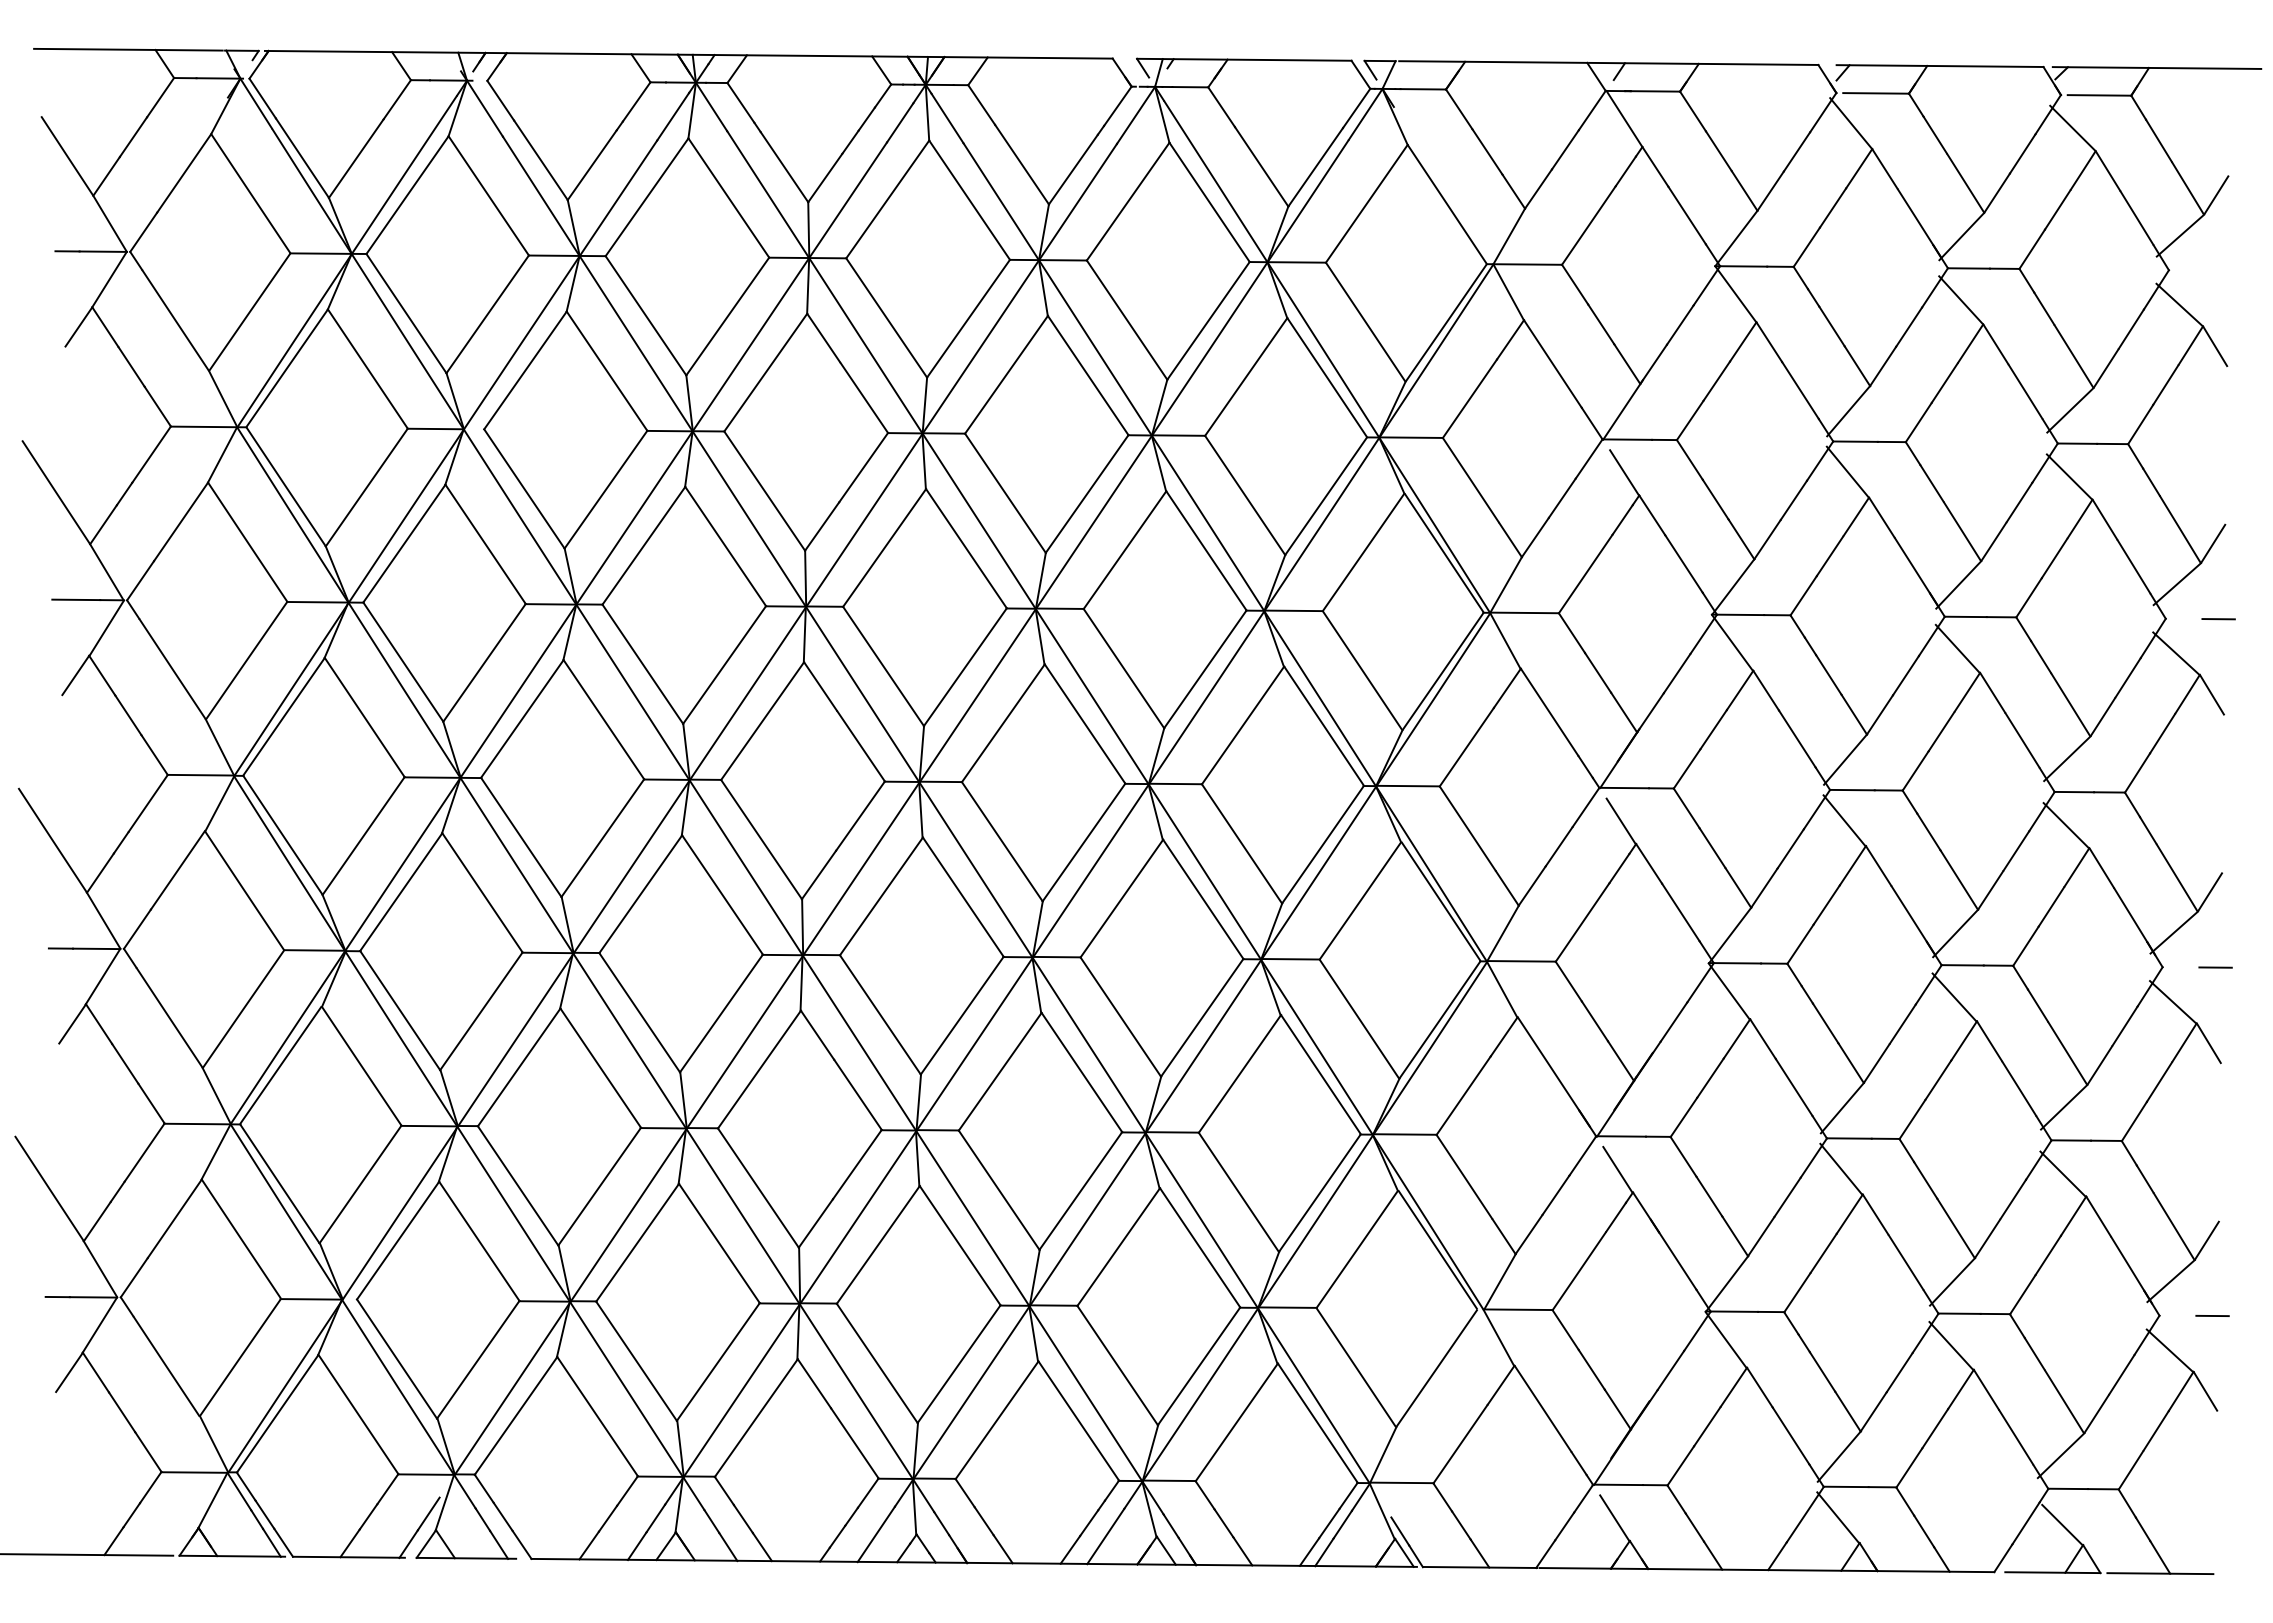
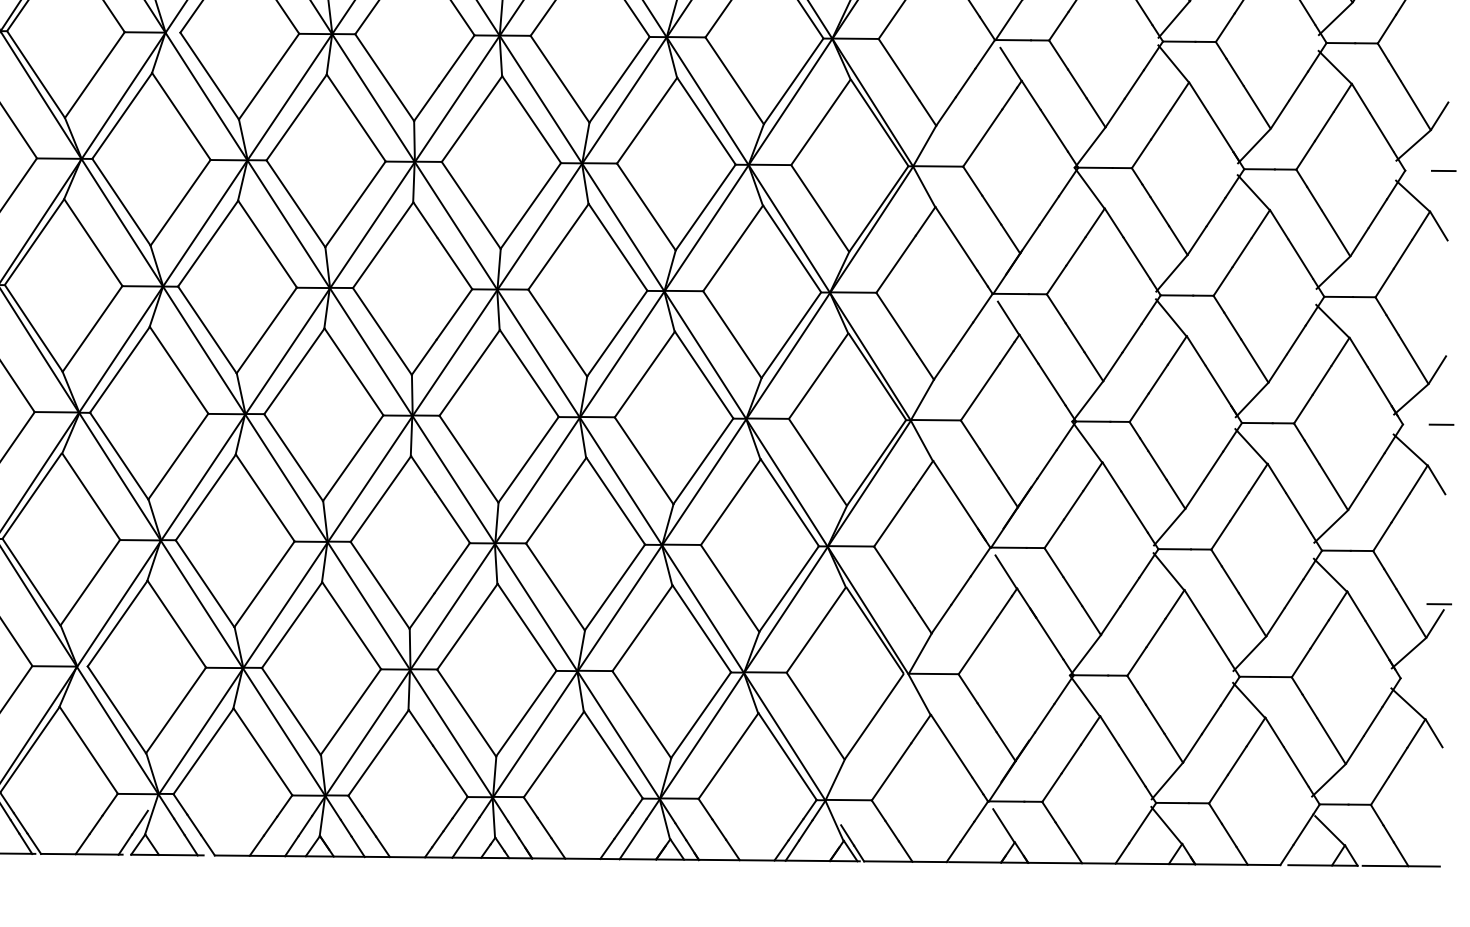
line: (2212, 1315) -> (1439, 603), moved

